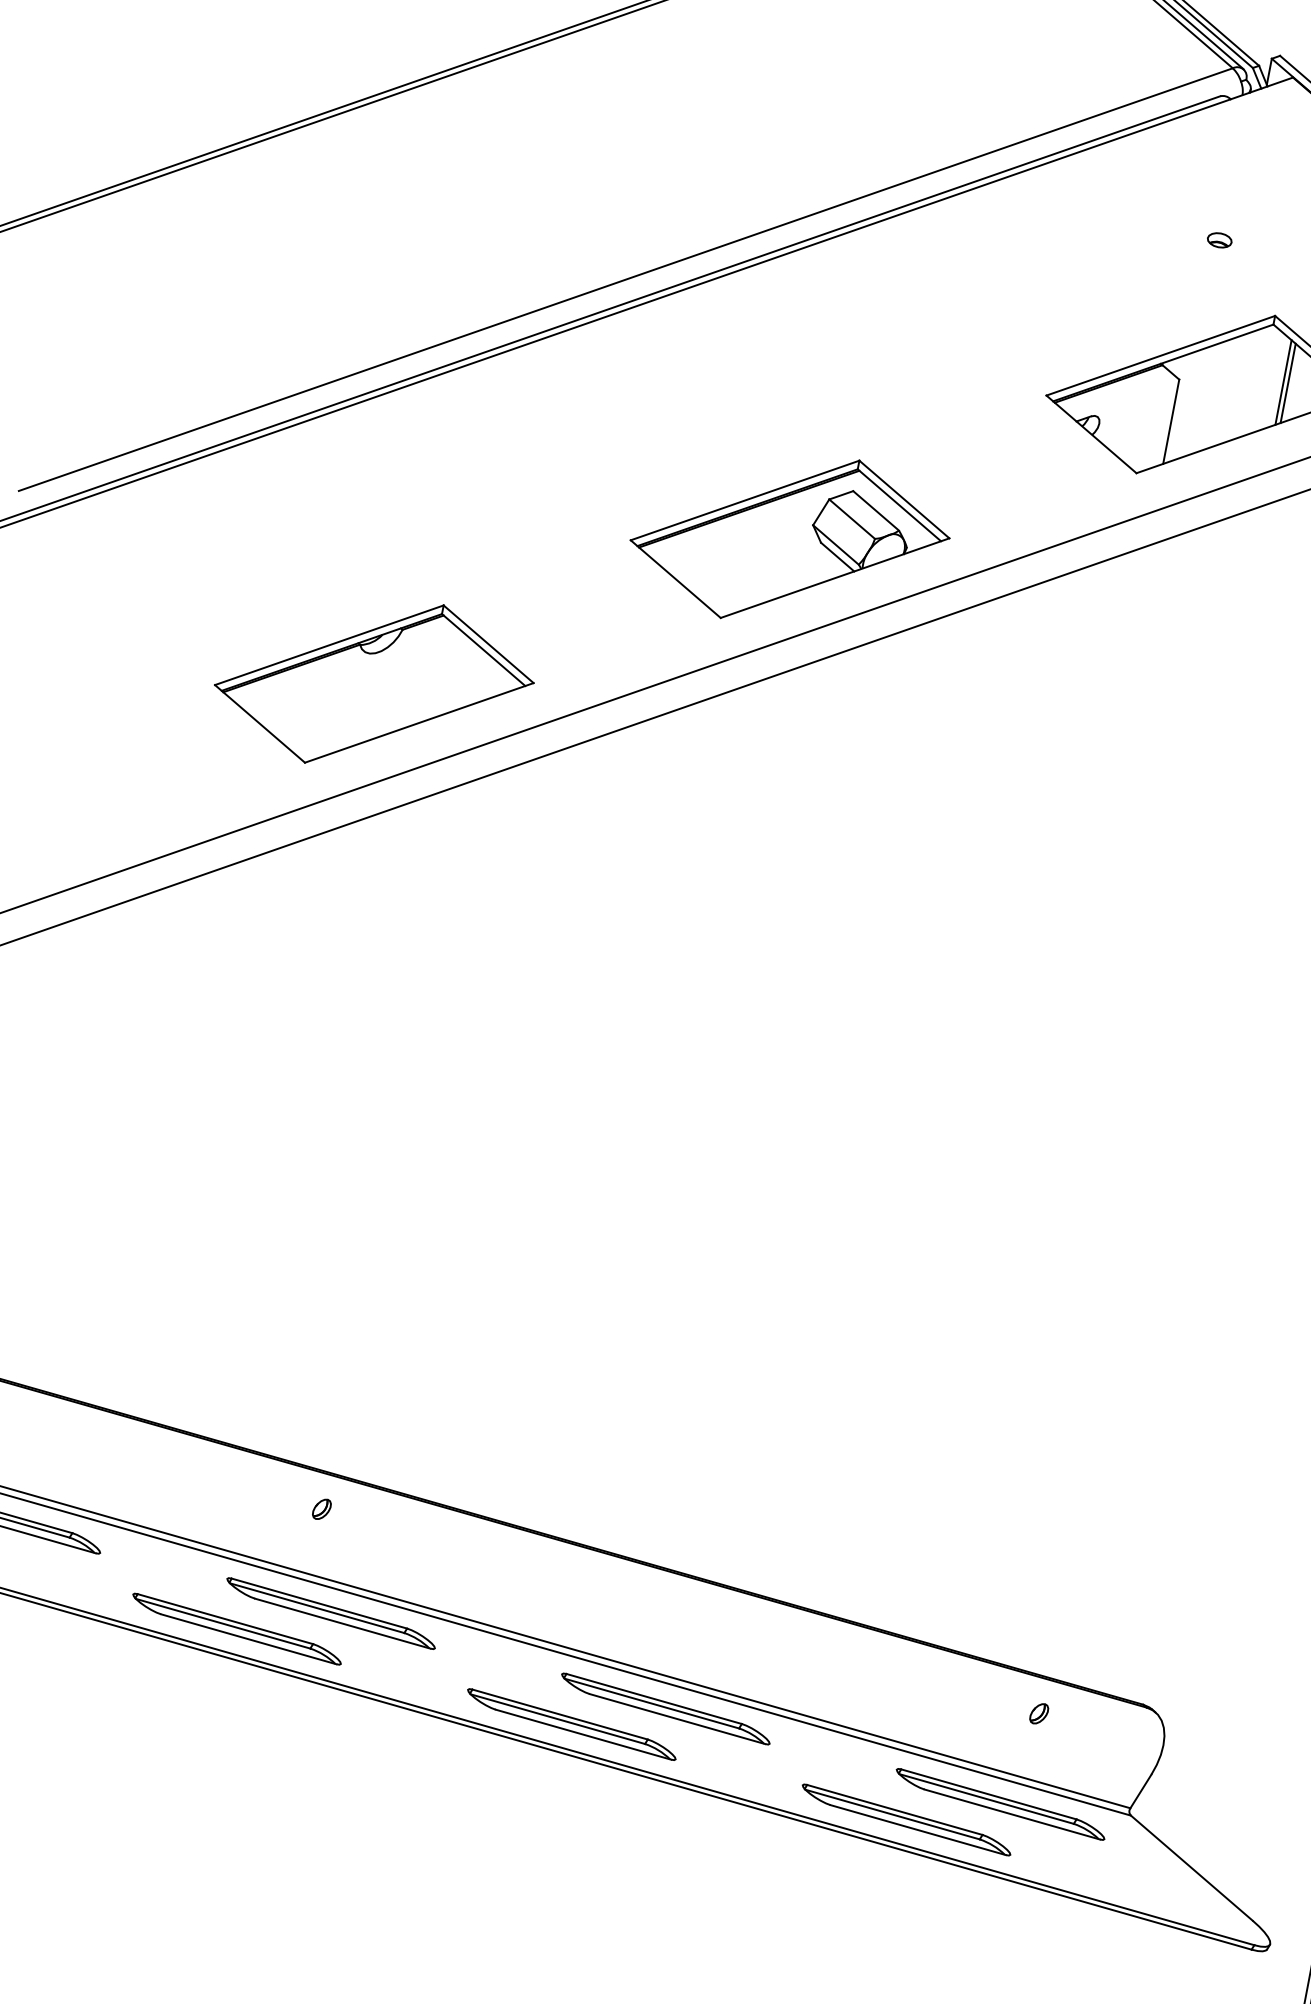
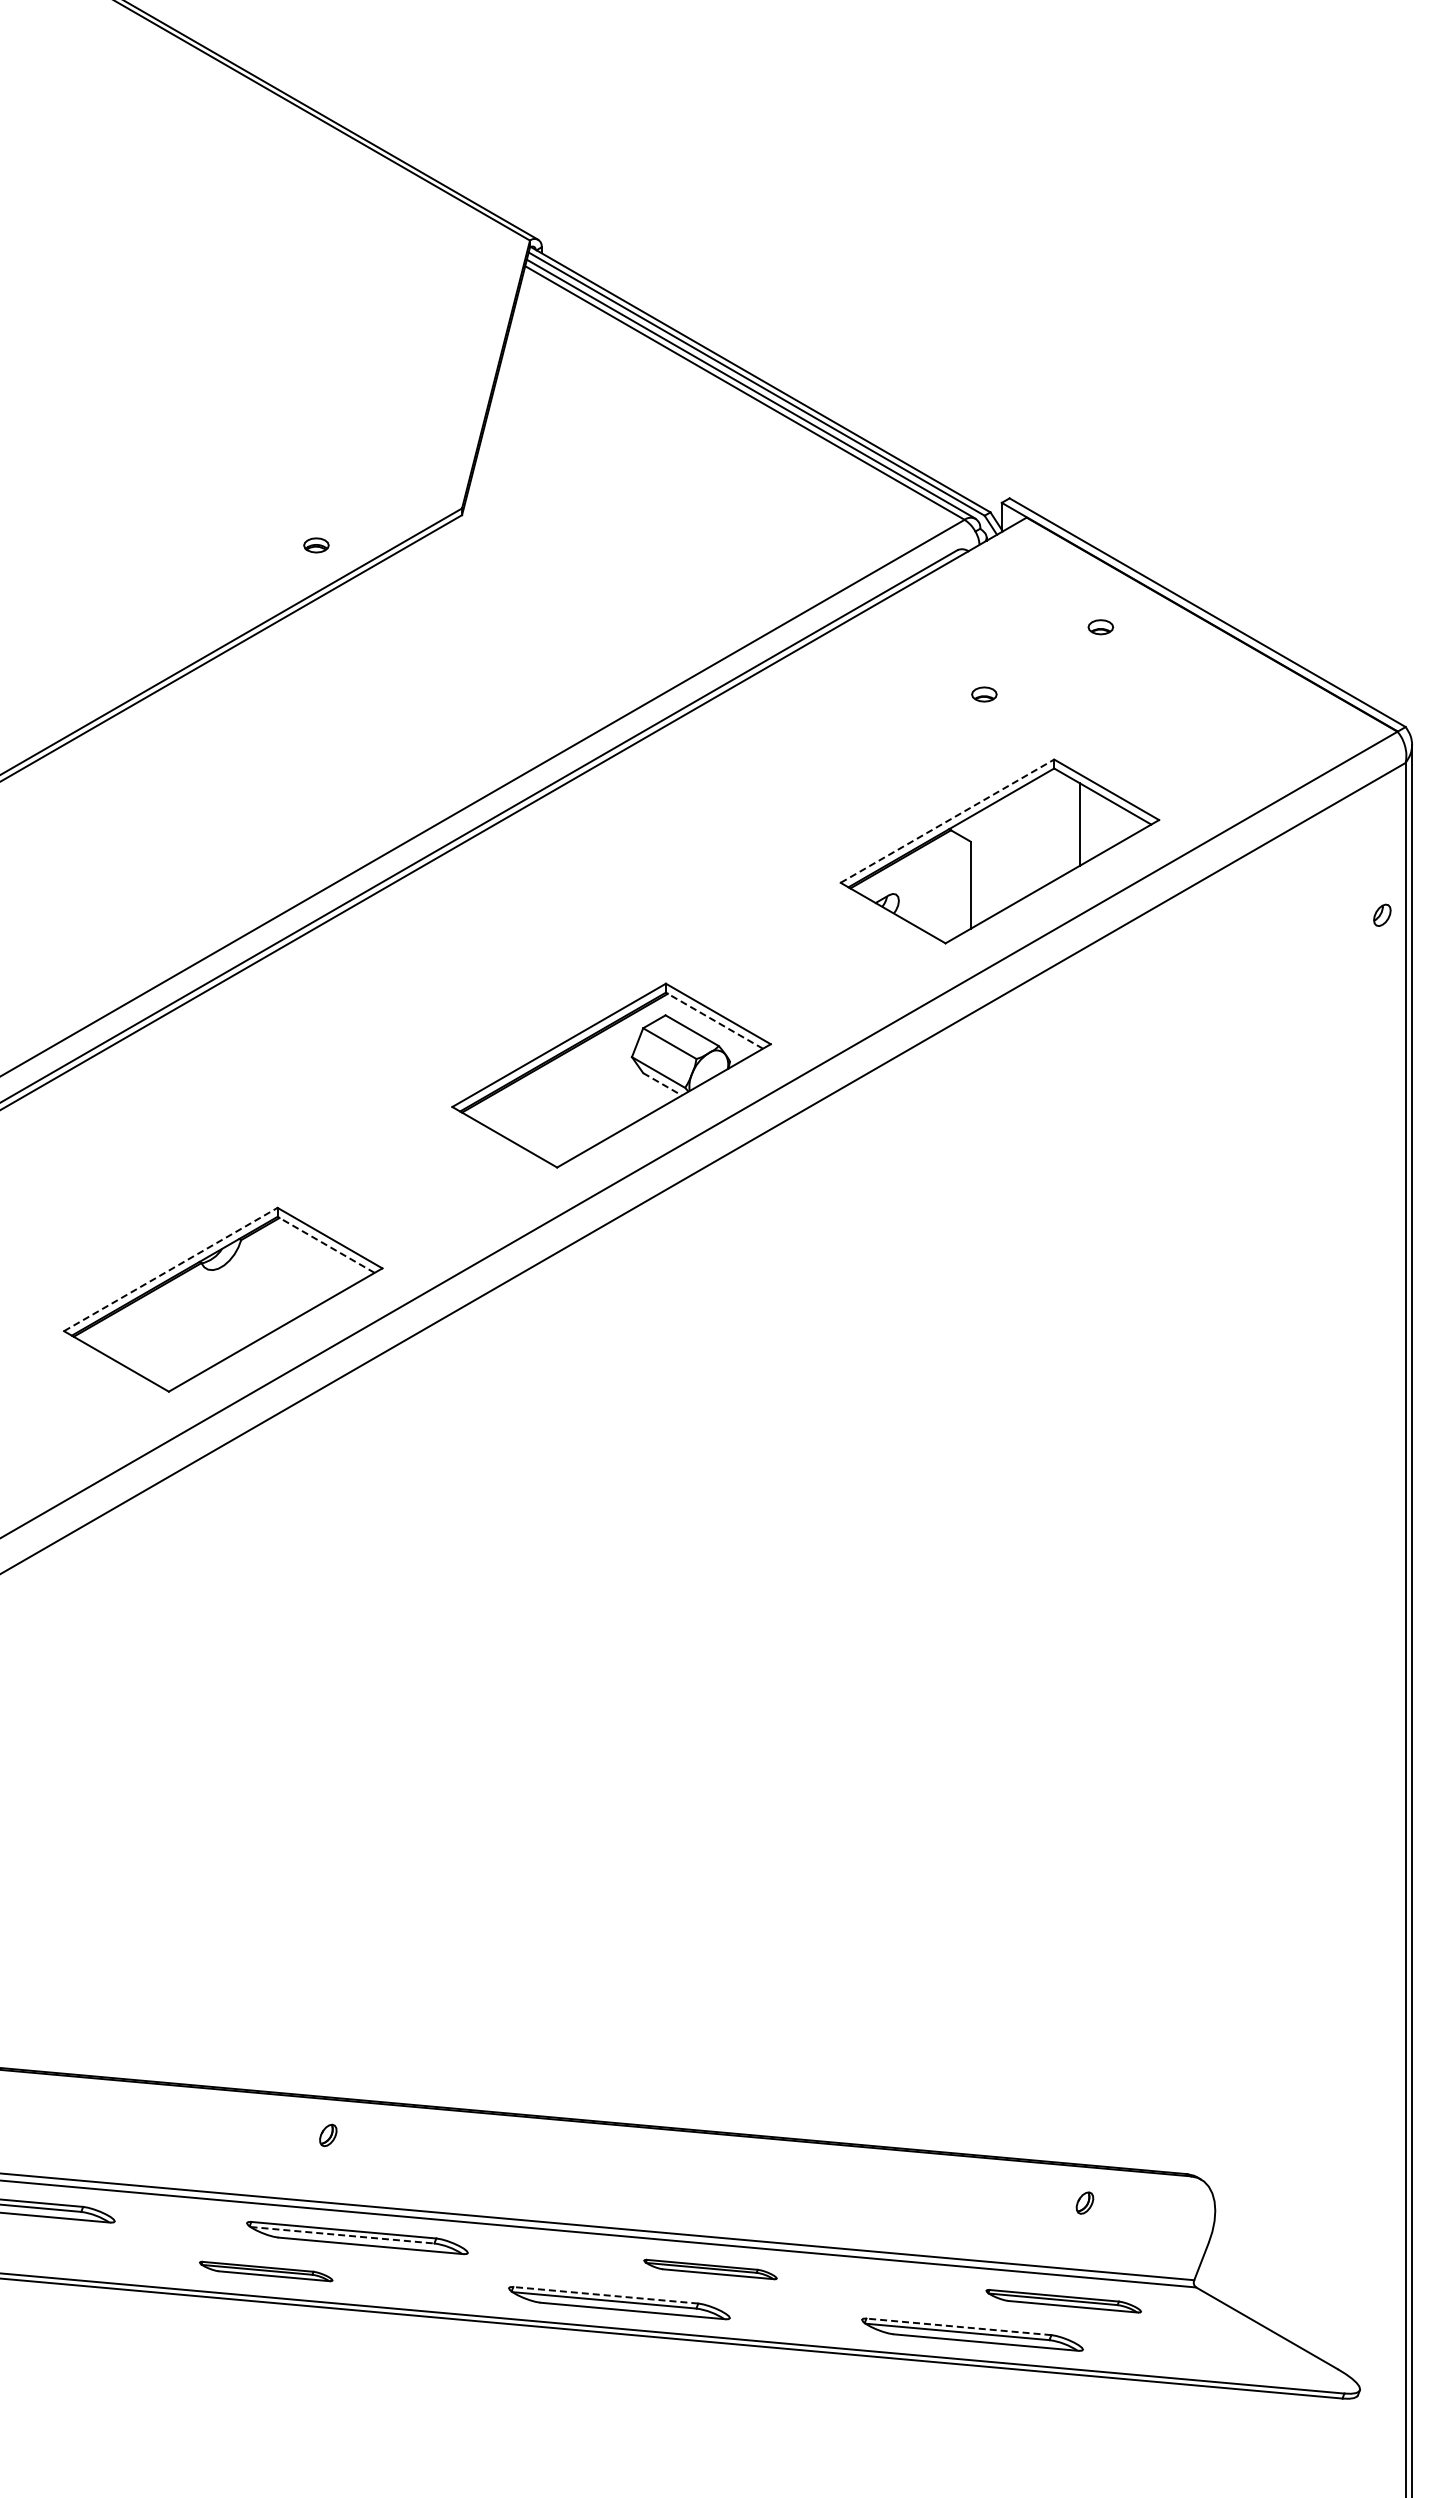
line: (1160, 355) -> (947, 820), solid -> dashed
line: (1283, 382) -> (1075, 824), removed
line: (899, 505) -> (714, 1020), solid -> dashed
line: (838, 557) -> (663, 1084), solid -> dashed
line: (329, 645) -> (171, 1269), solid -> dashed
line: (483, 649) -> (325, 1244), solid -> dashed
line: (317, 1608) -> (342, 2235), solid -> dashed
part: (236, 1628) -> (265, 2271), size x0.6
part: (665, 1708) -> (710, 2269), size x0.6
line: (559, 1714) -> (605, 2295), solid -> dashed
part: (1000, 1804) -> (1063, 2301), size x0.7
line: (894, 1809) -> (958, 2326), solid -> dashed

